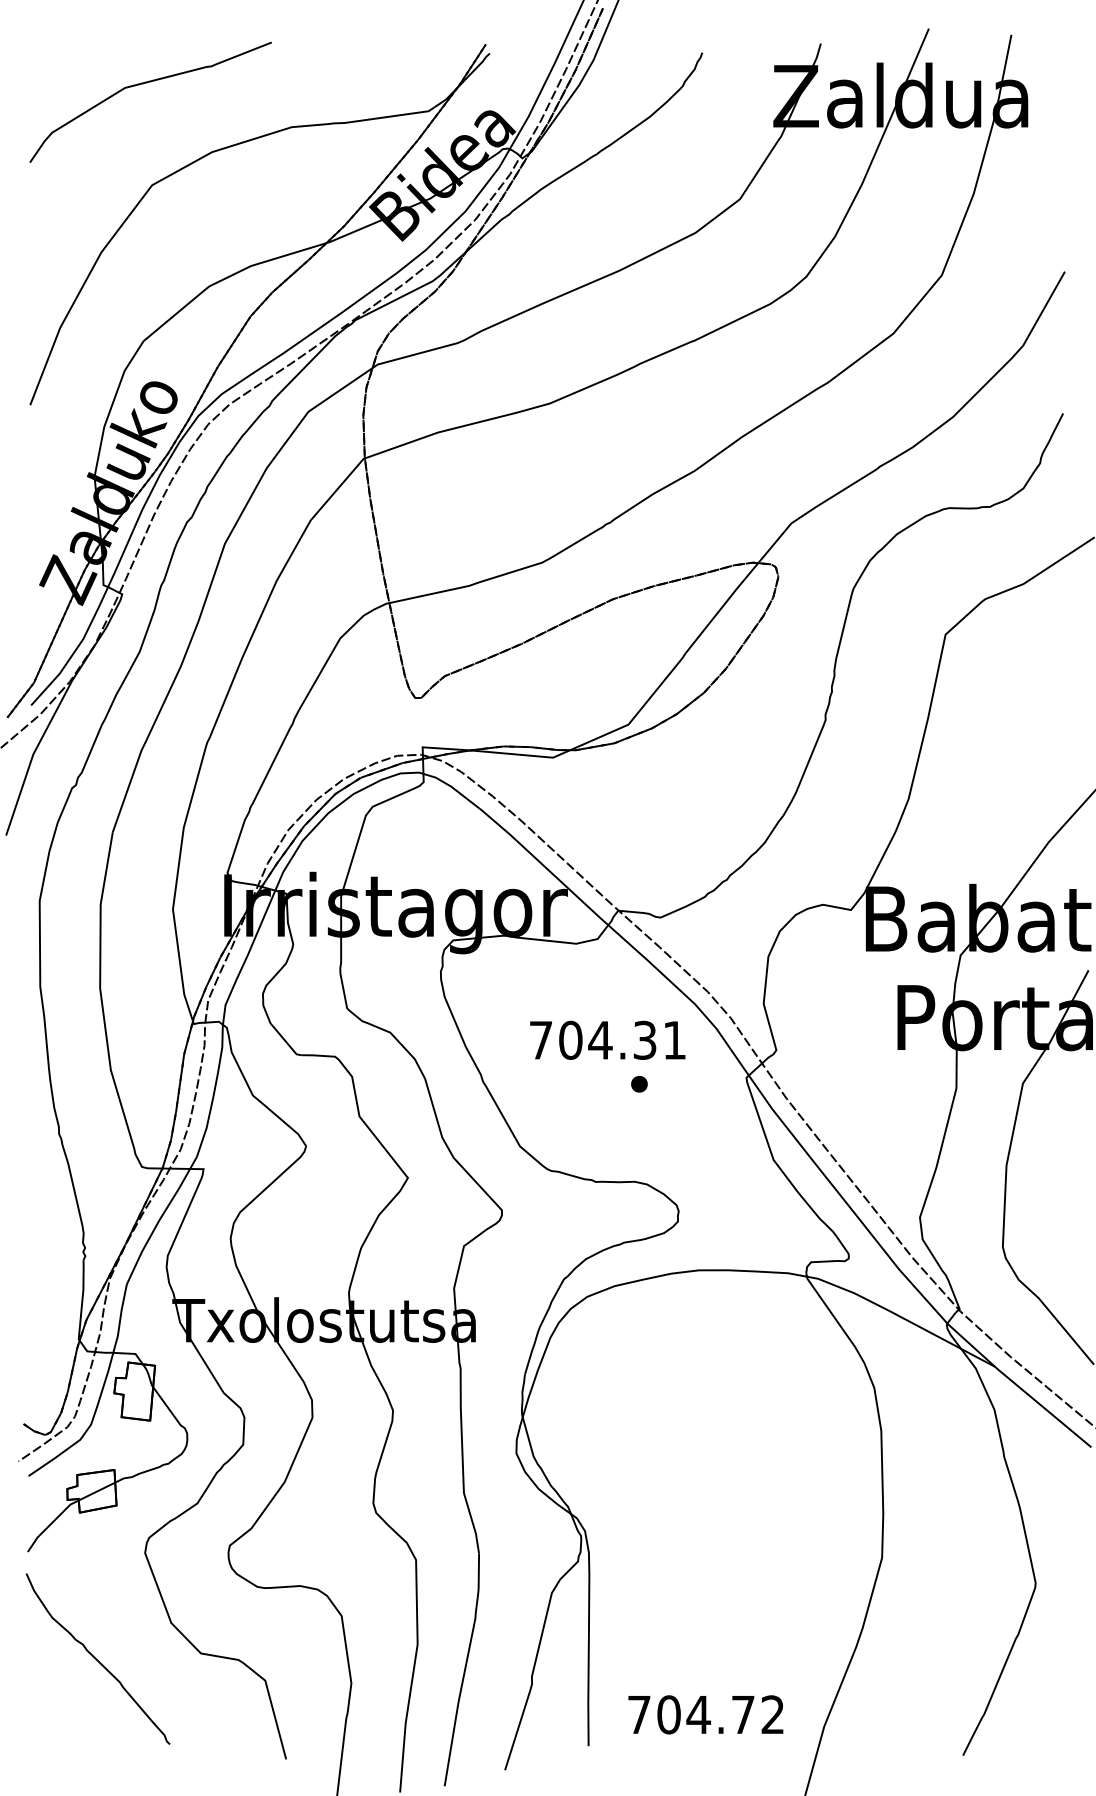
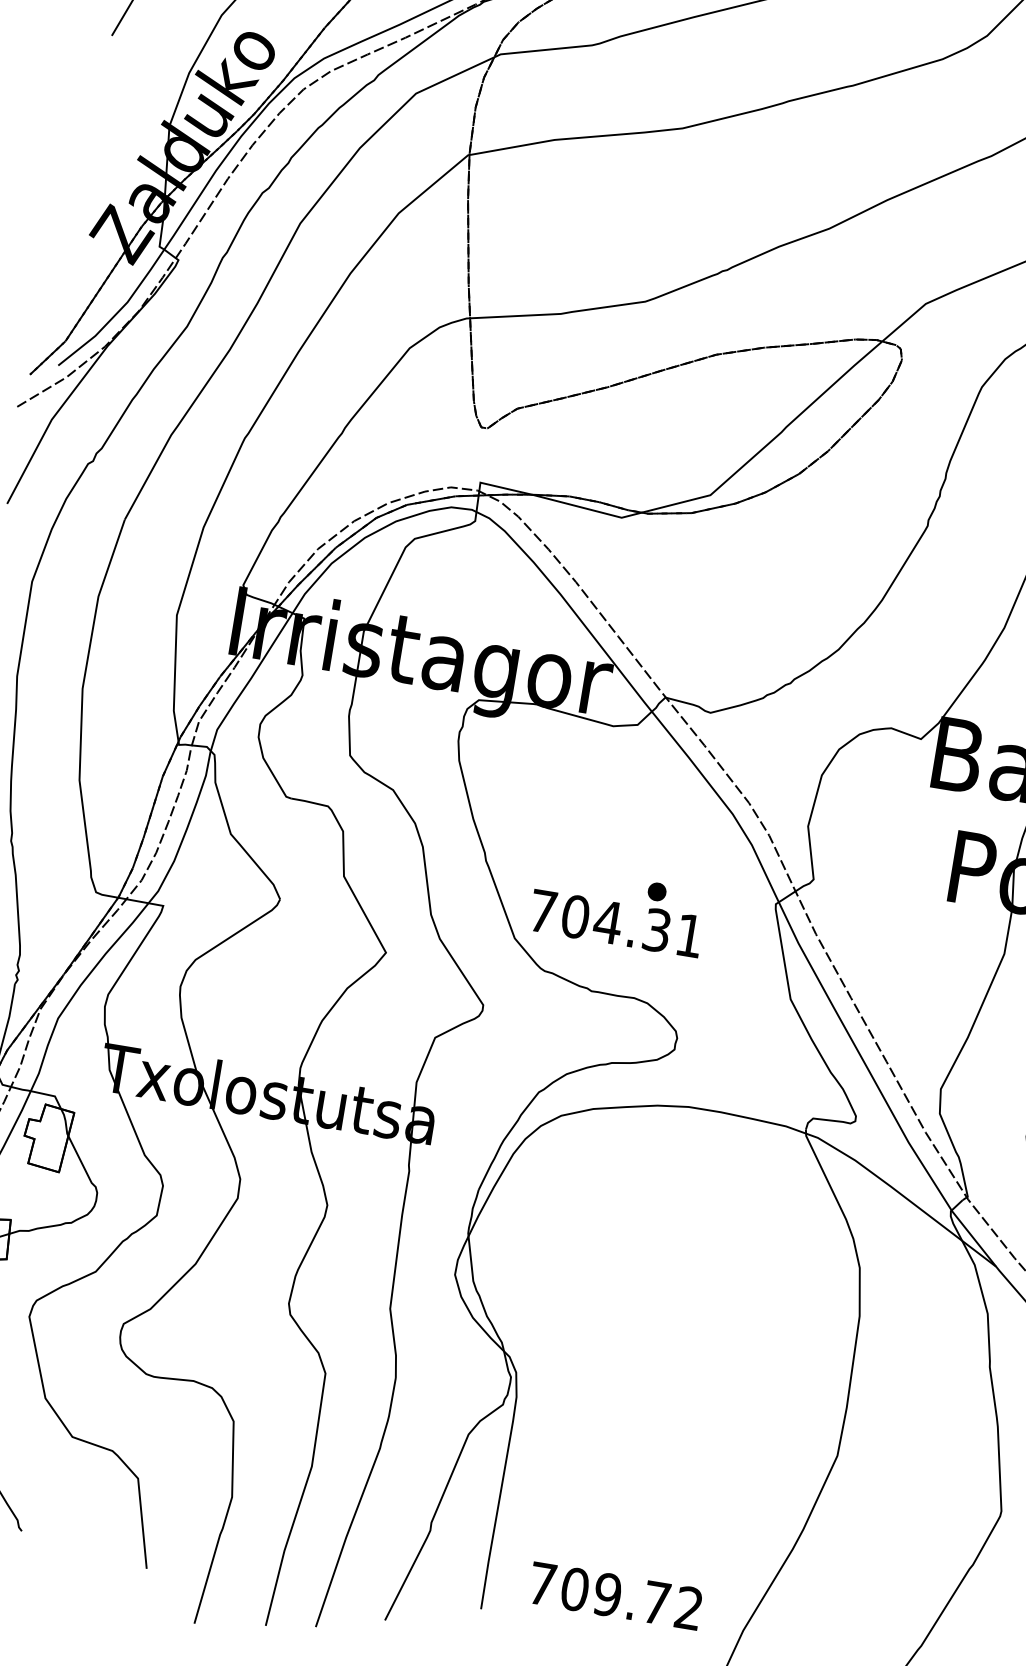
text: (607, 1039) -> (616, 922), moved
text: (698, 1714) -> (607, 1594), 704.72 -> 709.72

